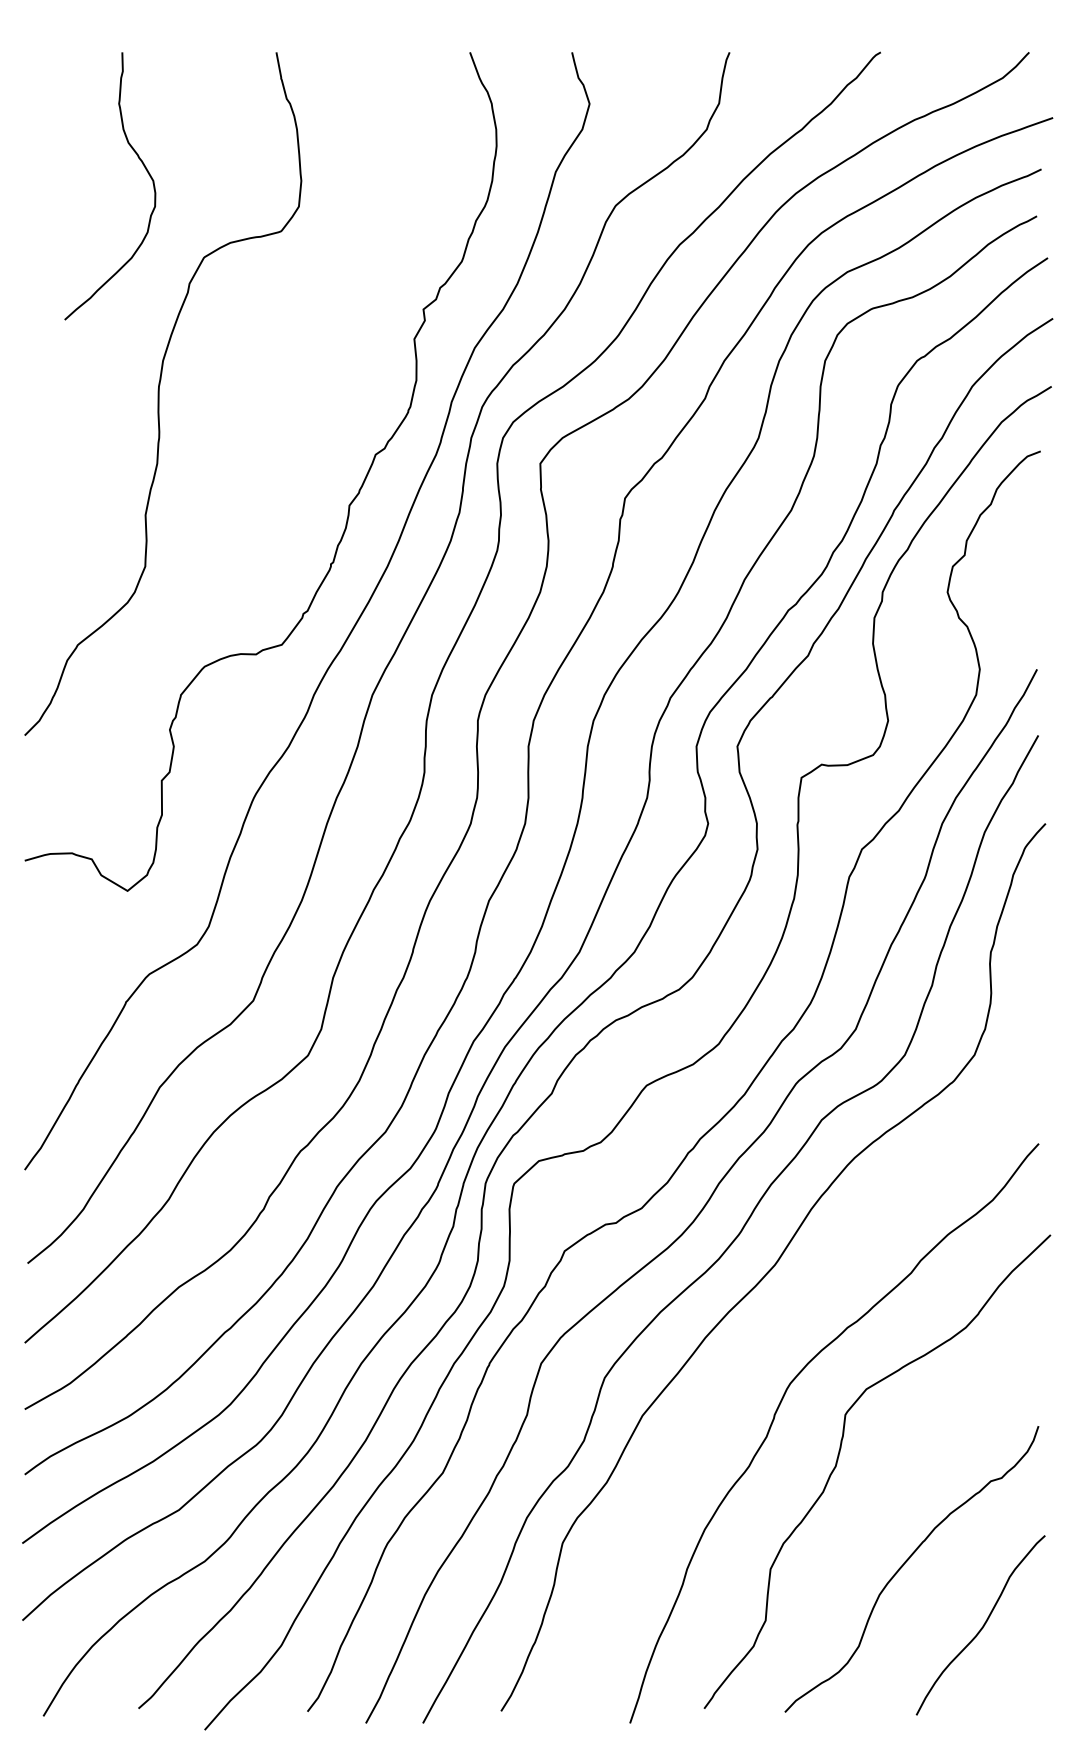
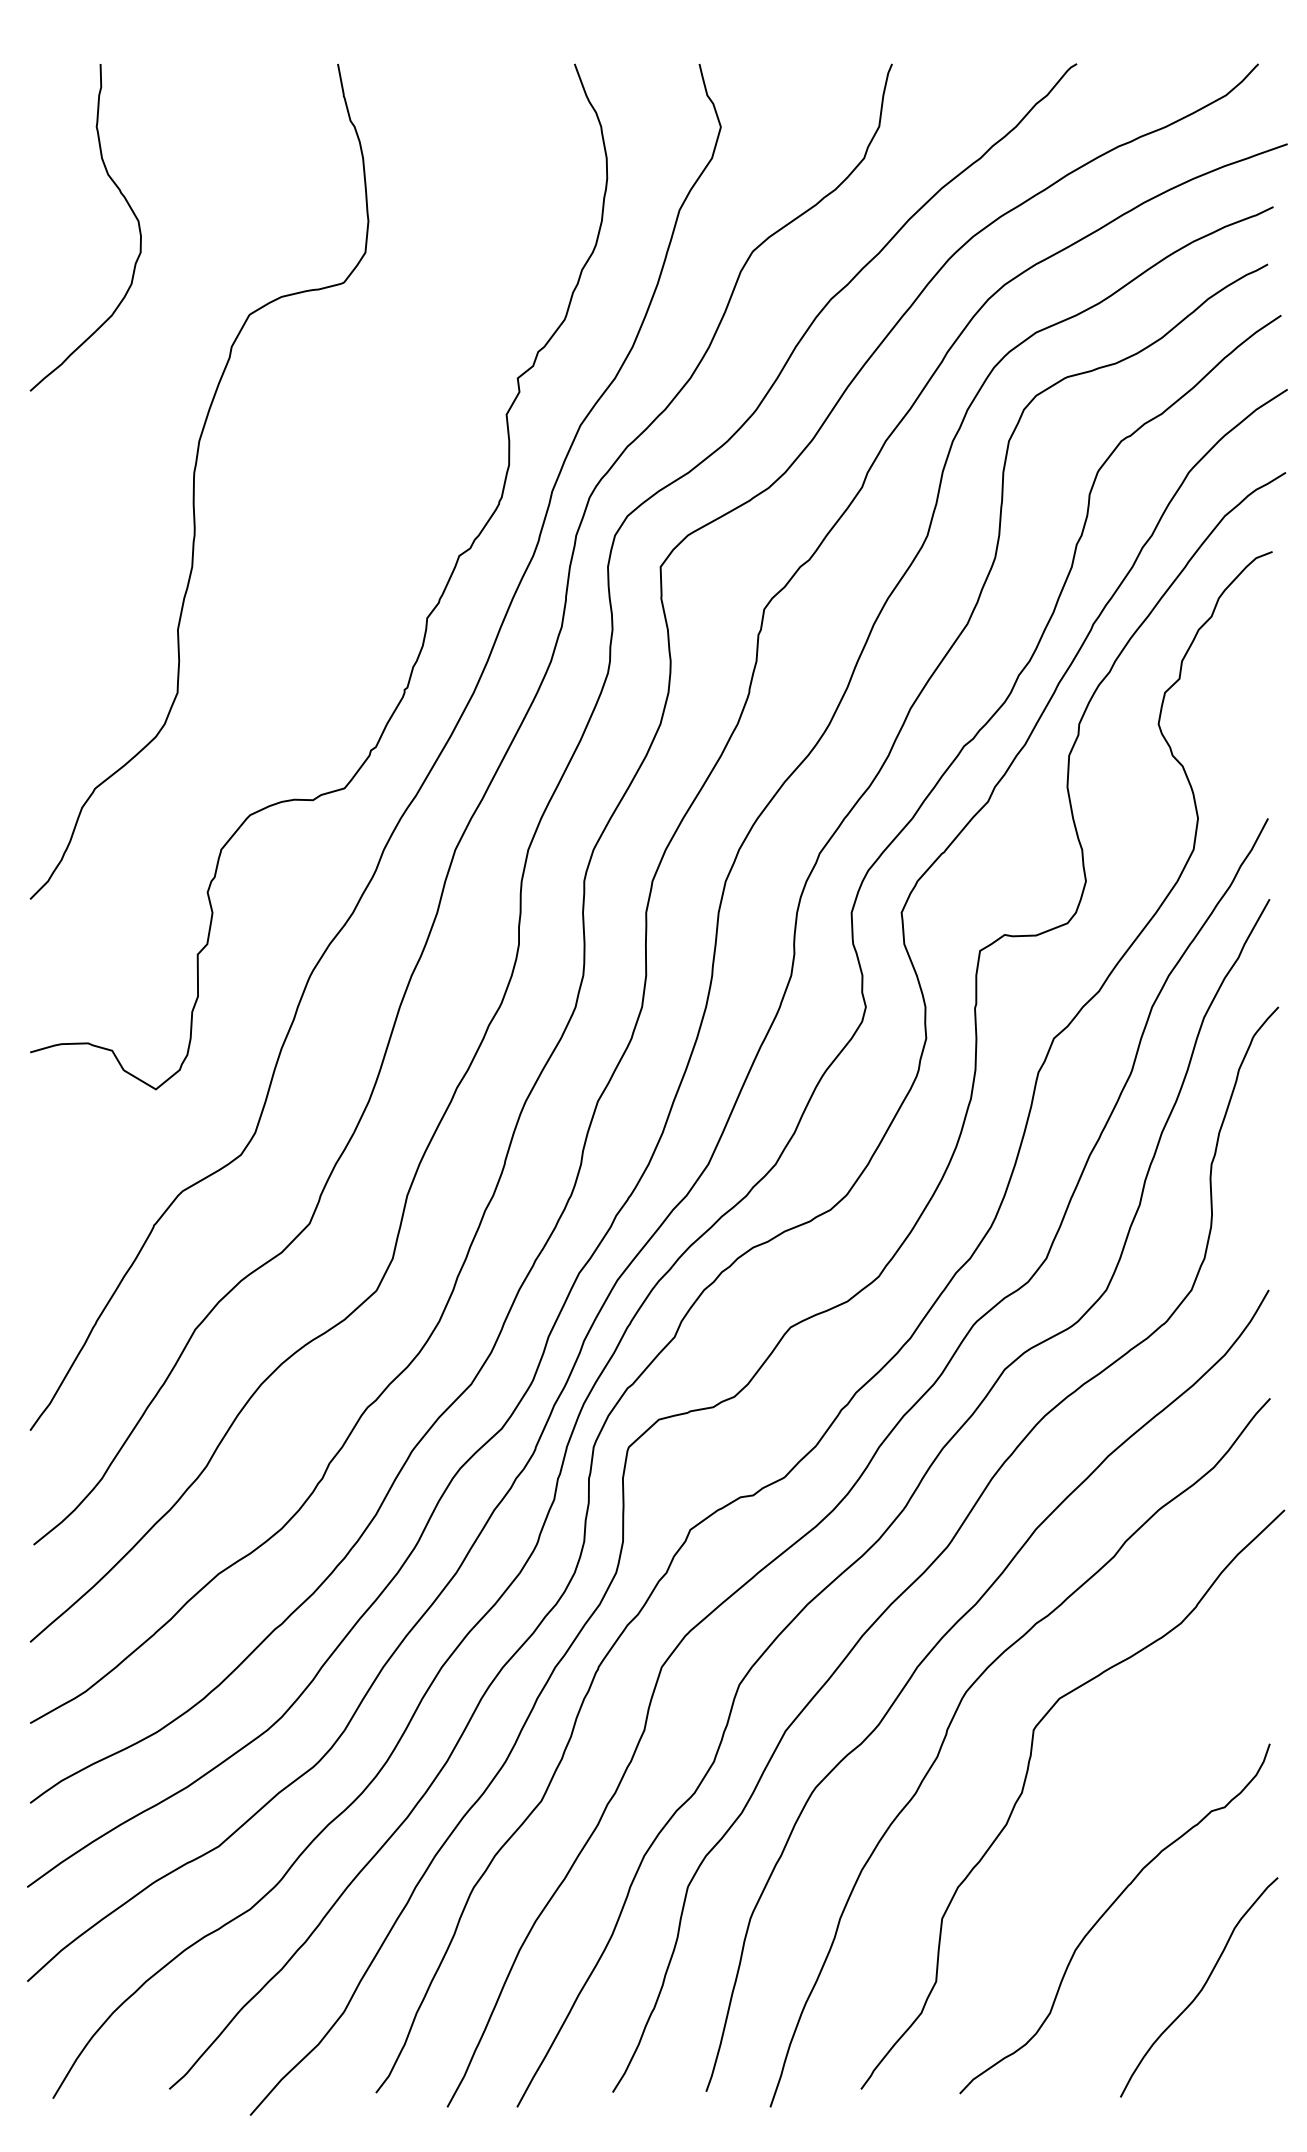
curve: (143, 166) -> (126, 203), moved
curve: (765, 1347) -> (935, 1647), added

